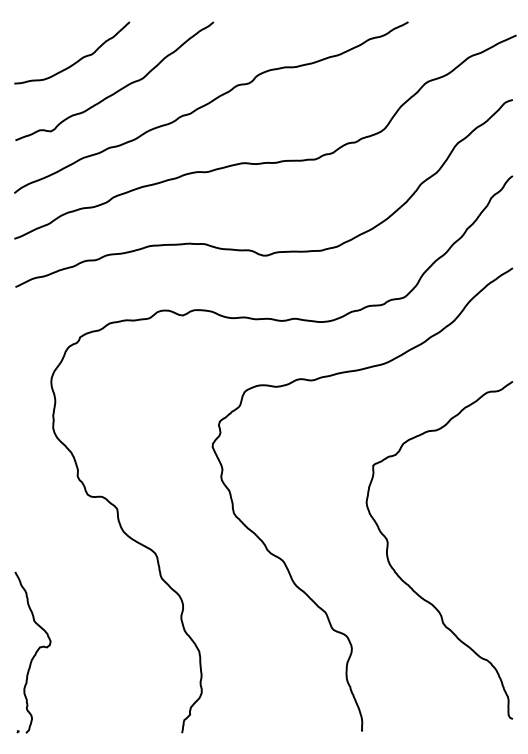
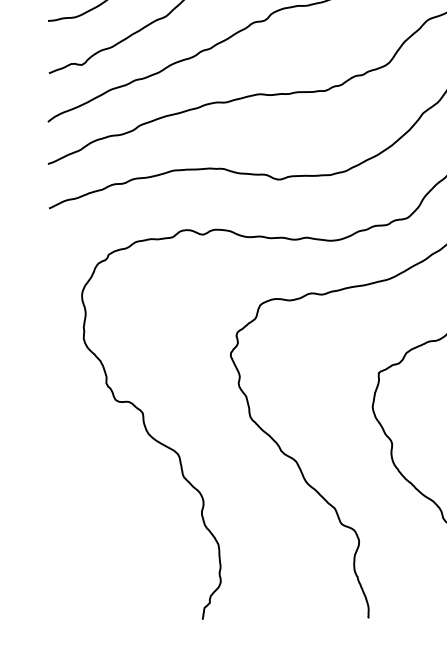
part: (32, 652) -> (64, 545), removed

